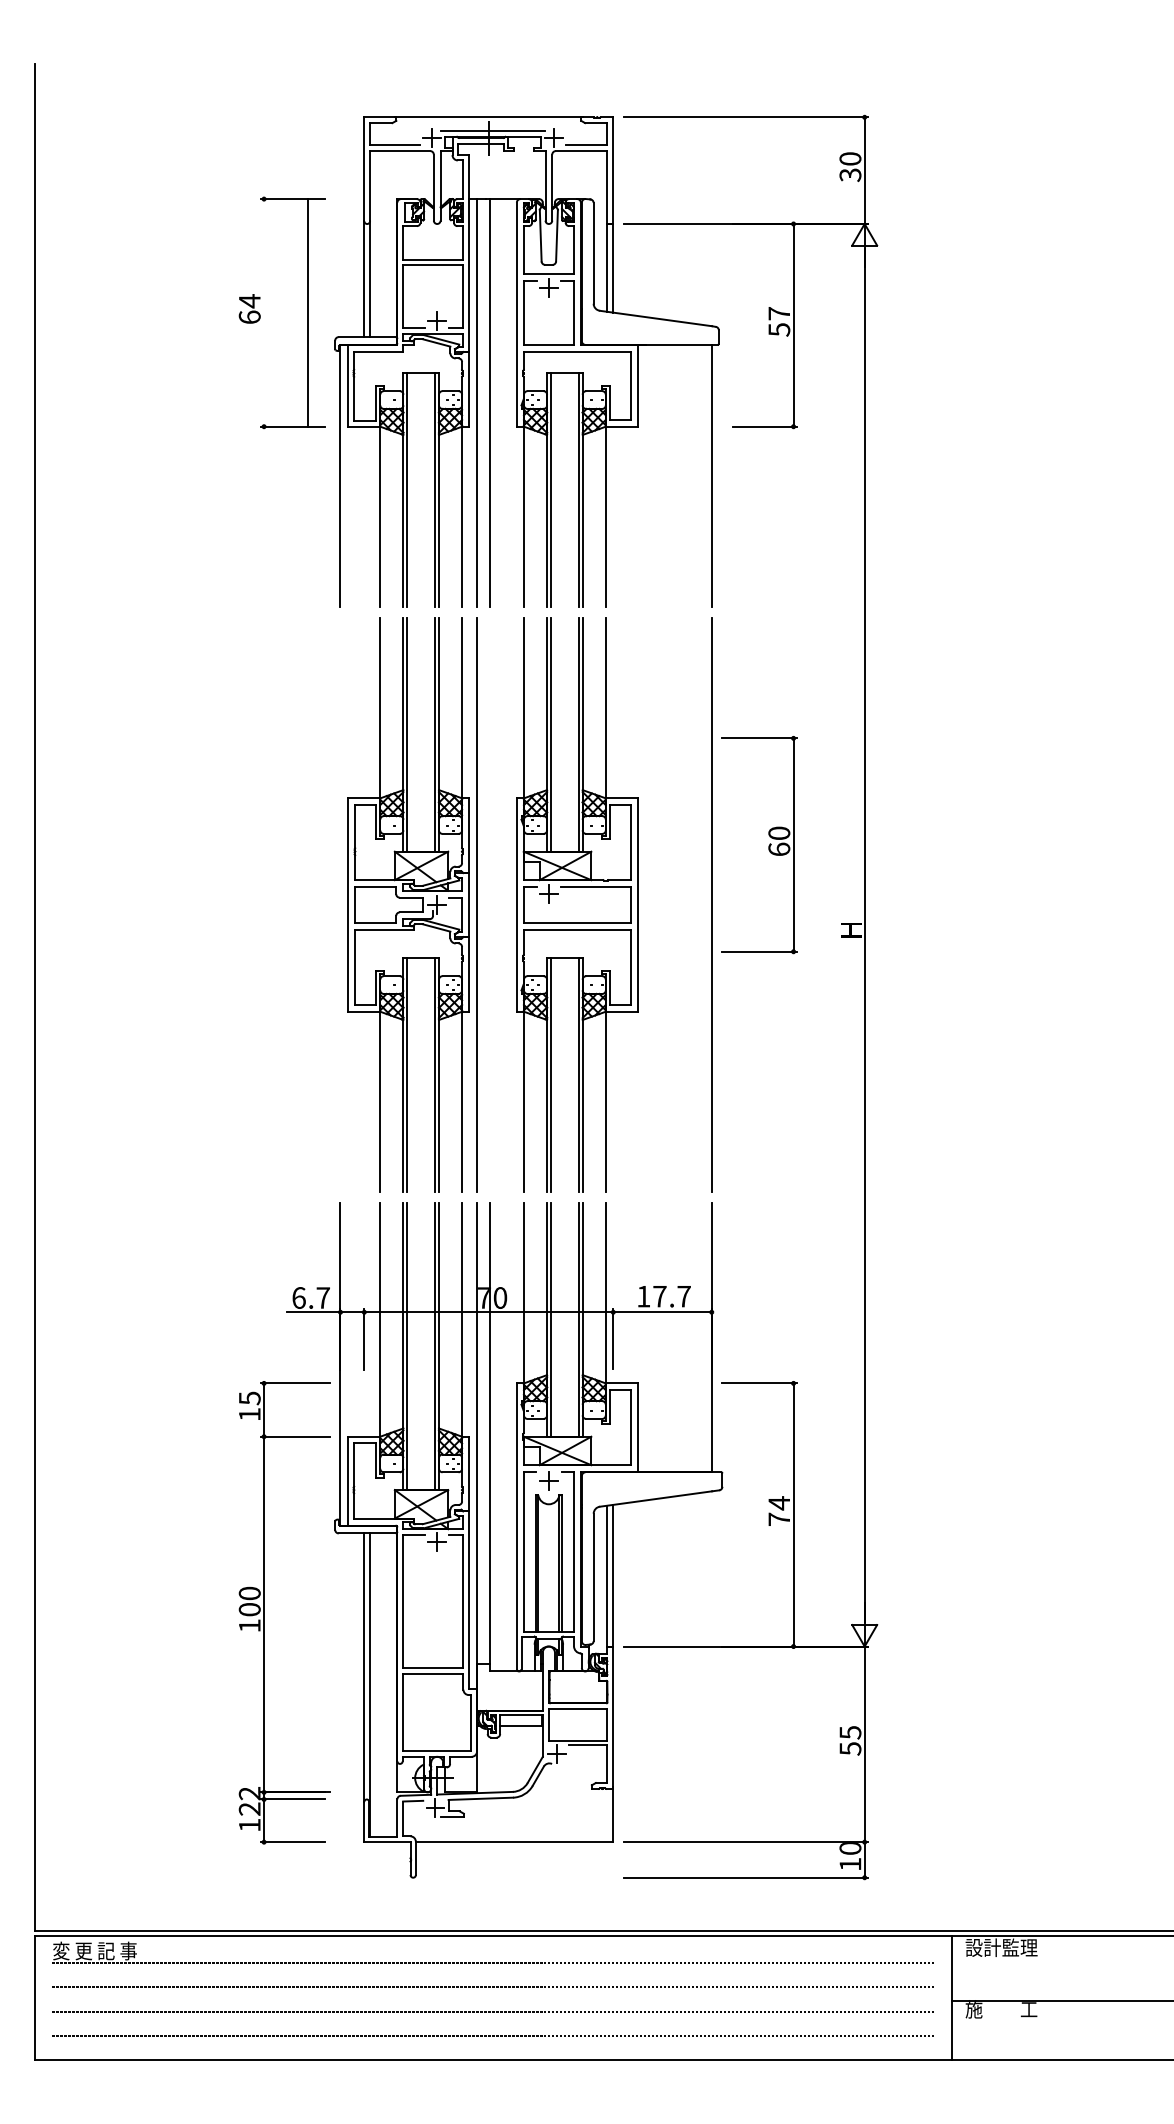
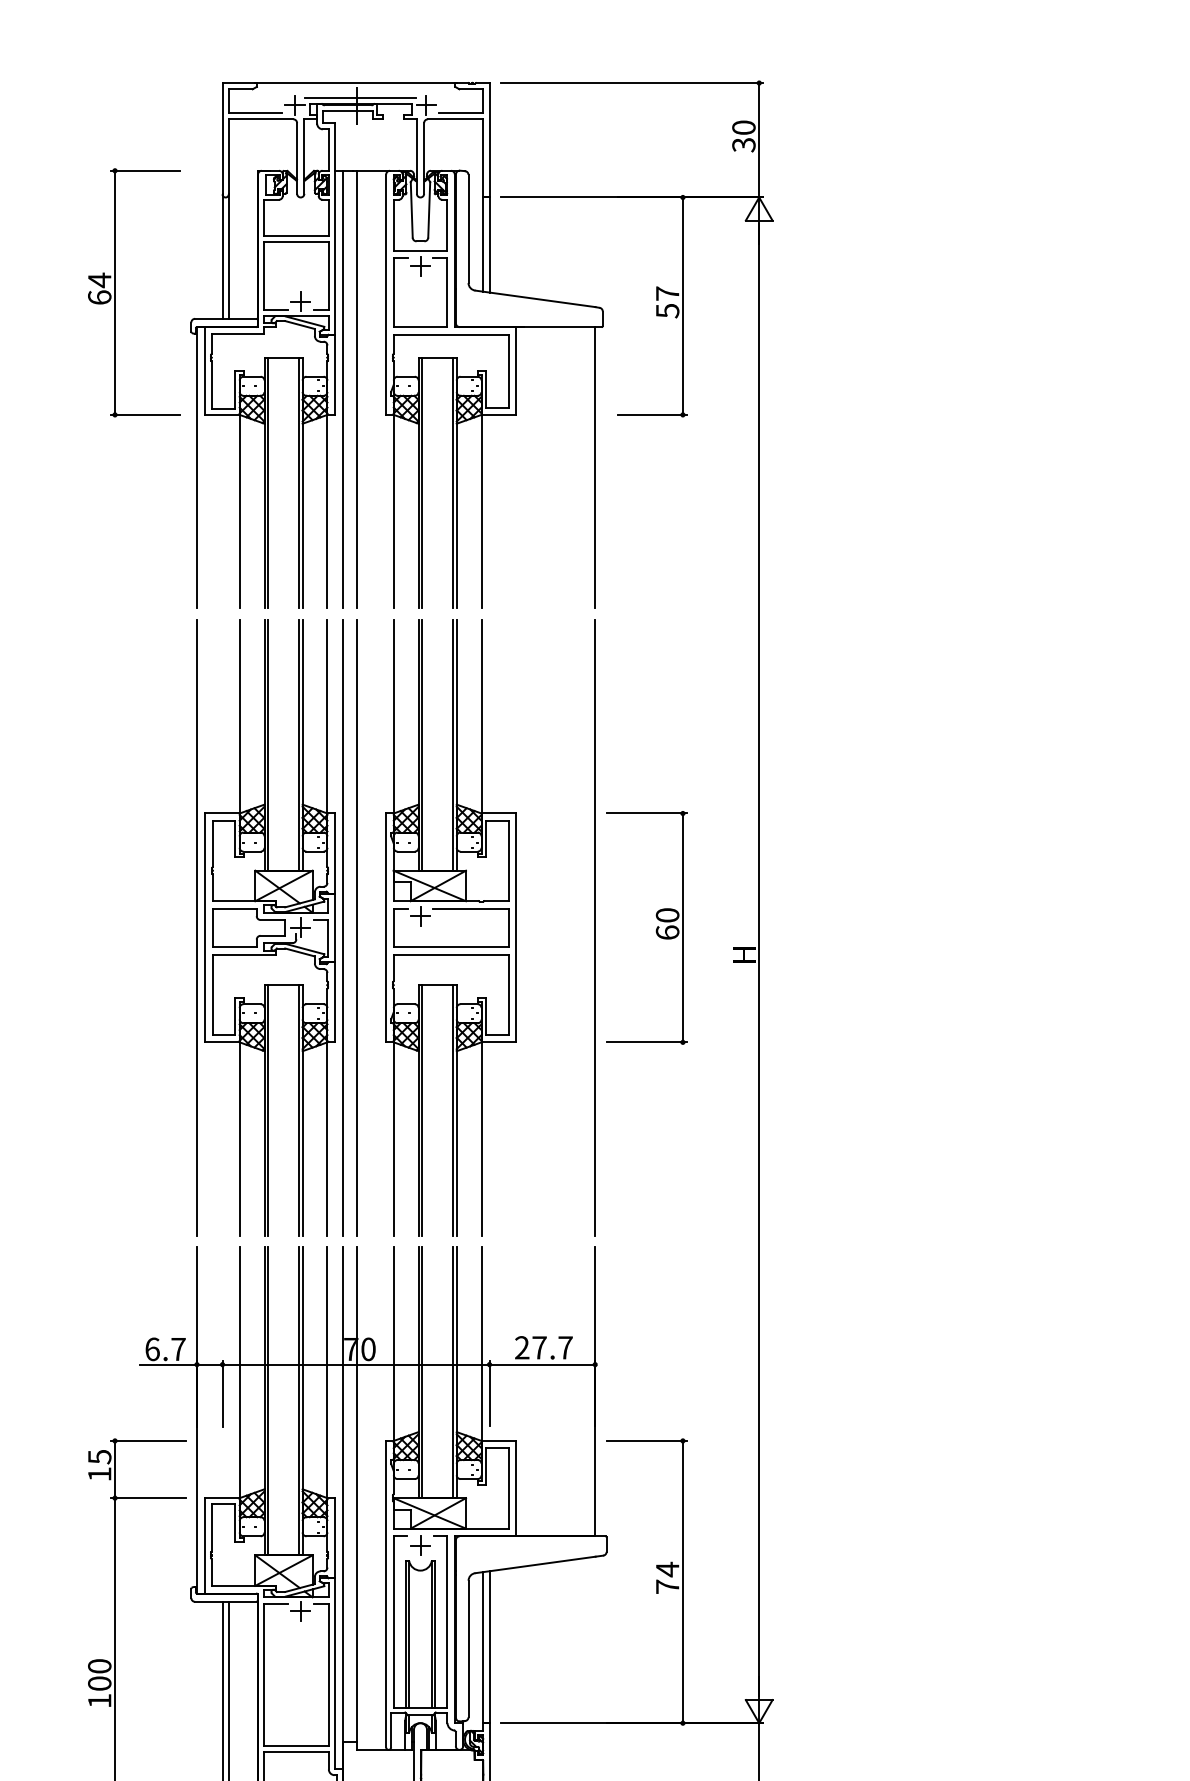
line: (308, 312) -> (115, 292), moved
part: (768, 845) -> (656, 928), moved
line: (340, 904) -> (197, 927), added
line: (489, 904) -> (356, 927), added
text: (643, 1296) -> (521, 1347), 17.7 -> 27.7

